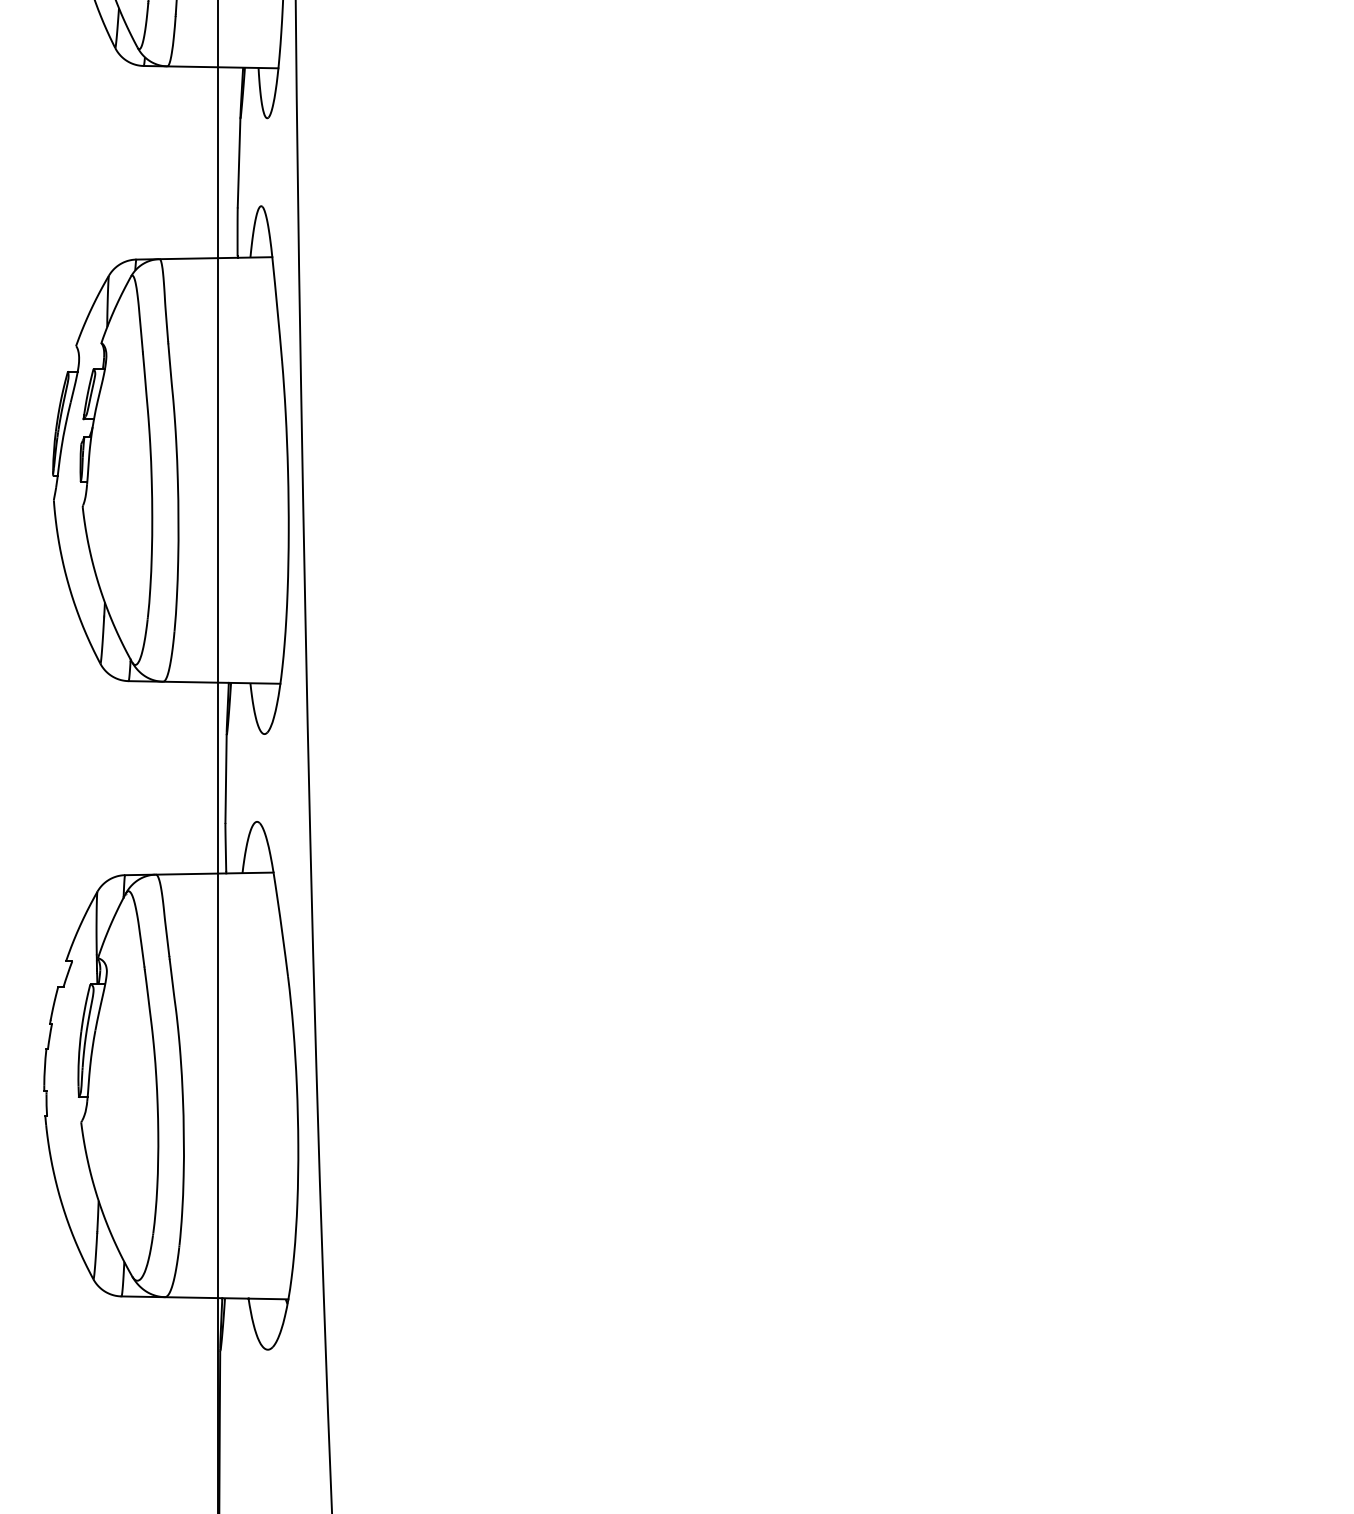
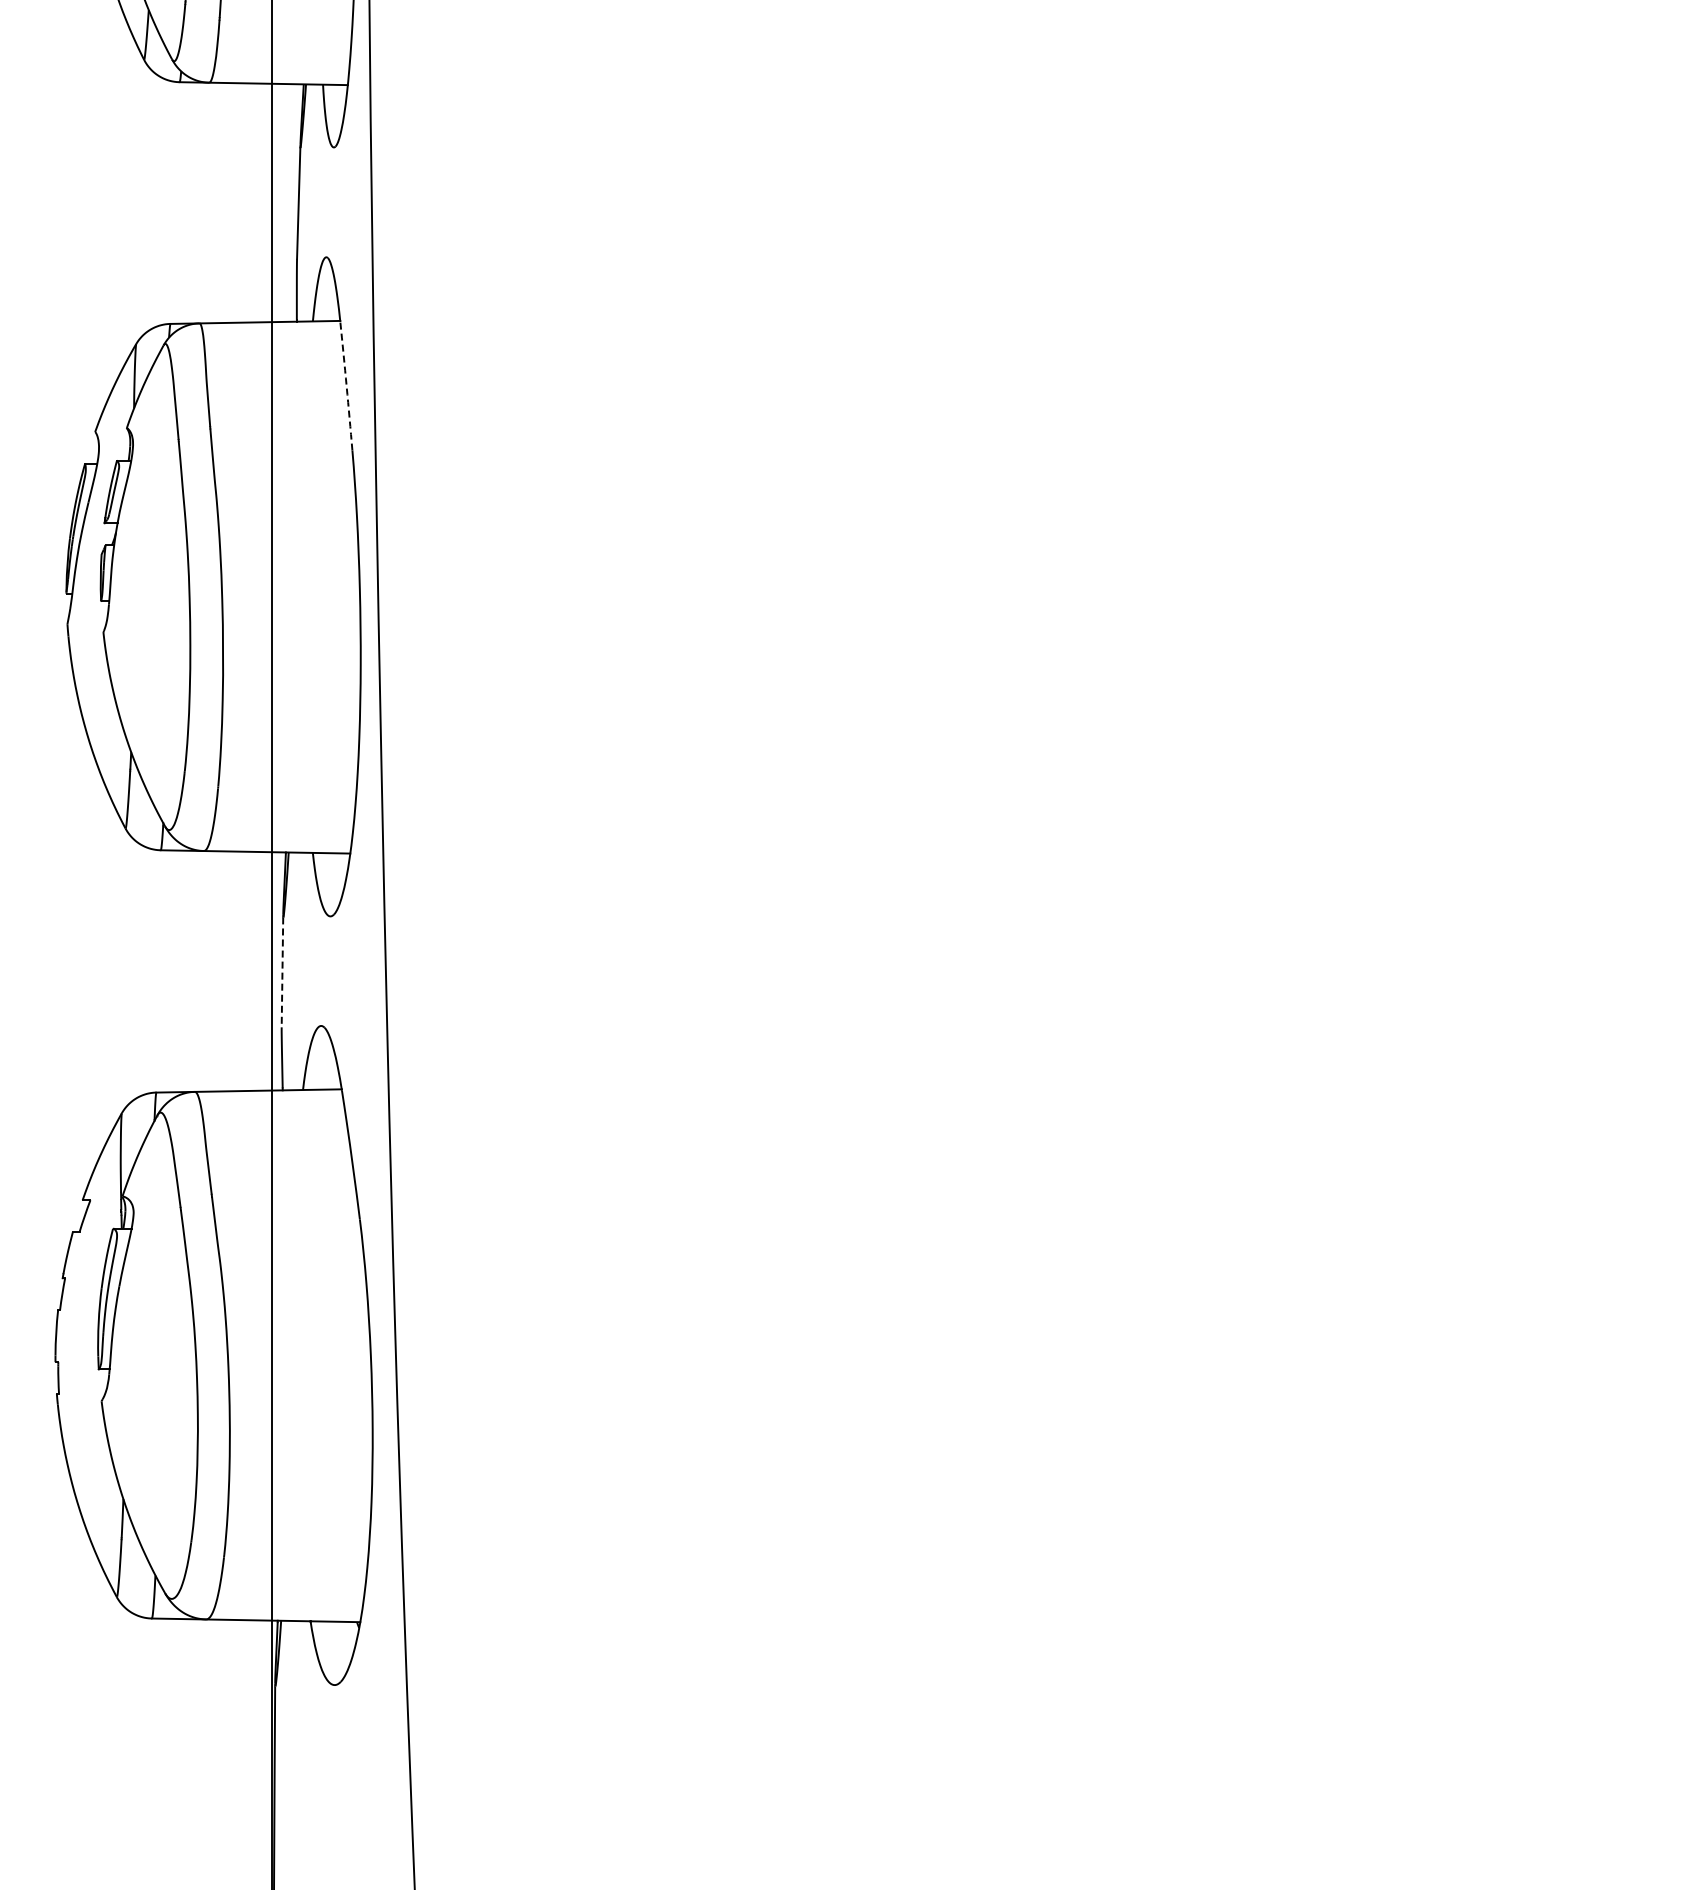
arc: (277, 309) -> (346, 386), solid -> dashed
line: (226, 779) -> (282, 972), solid -> dashed

